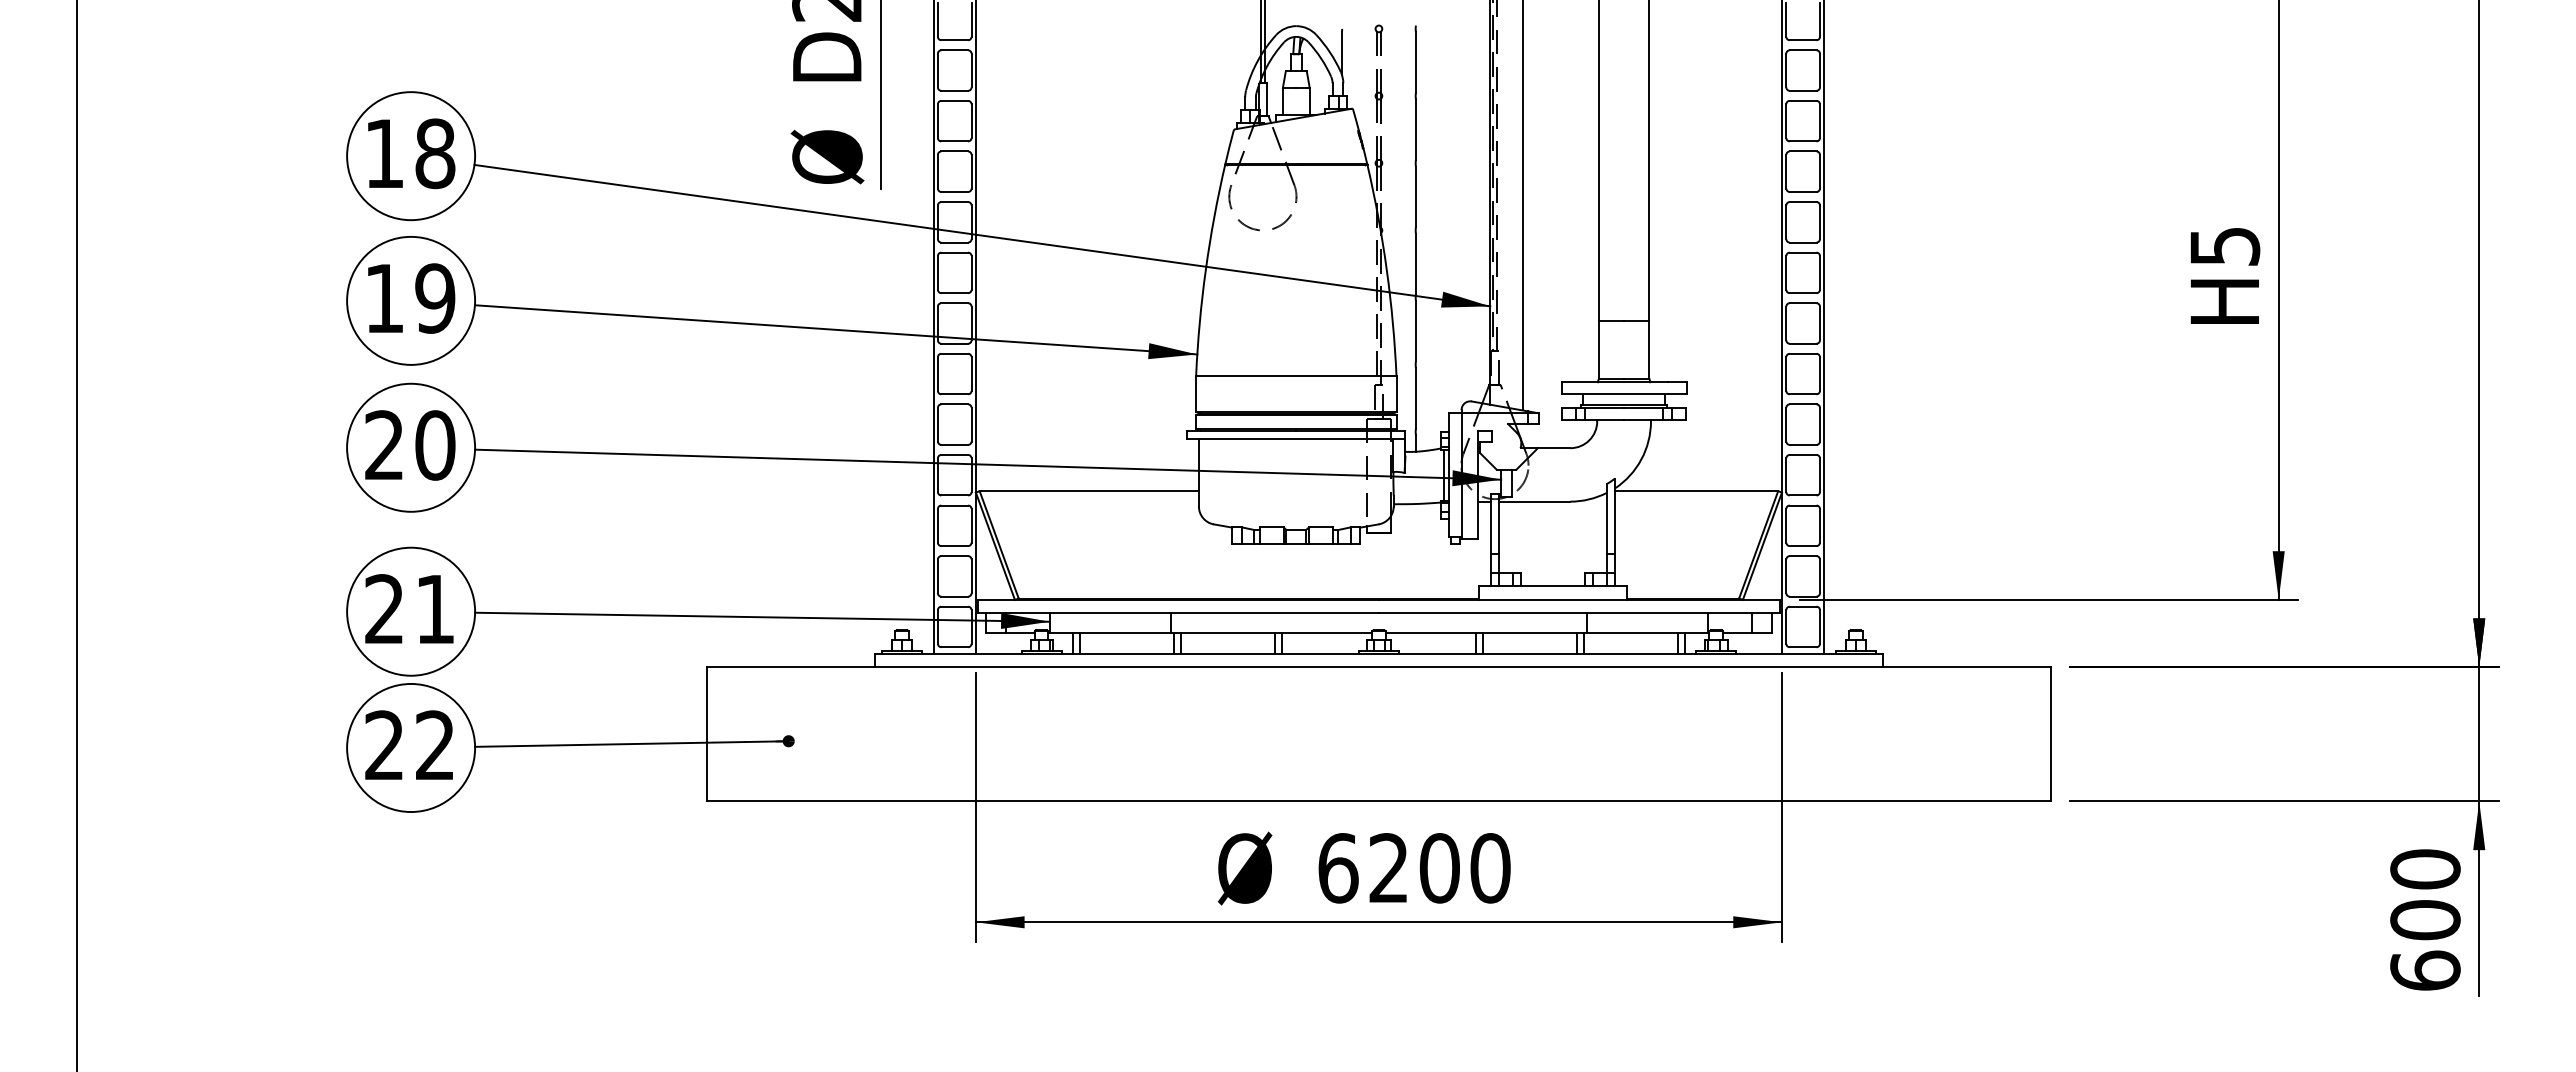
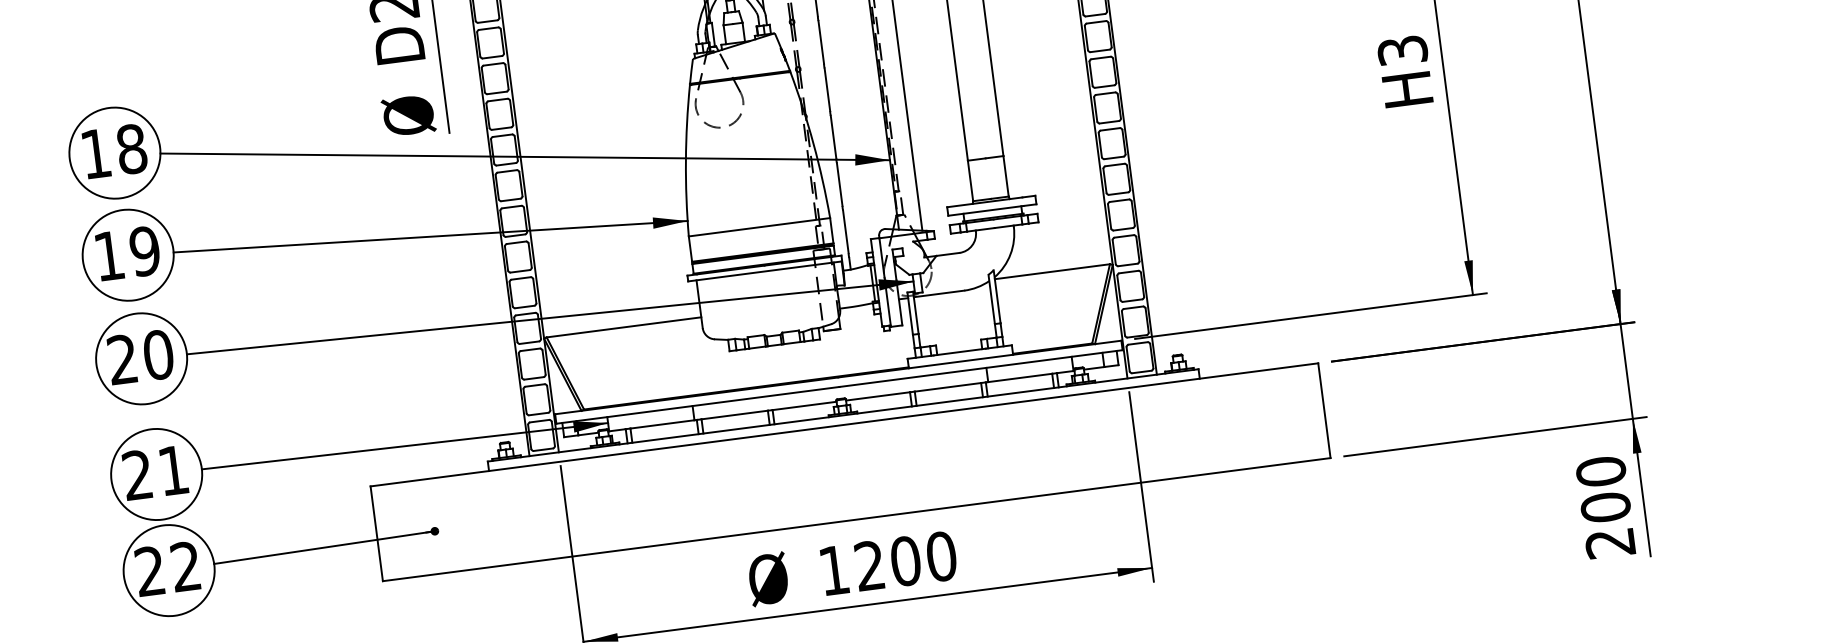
text: (2224, 246) -> (1402, 50), H5 -> H3
text: (1338, 868) -> (834, 570), 6200 -> 1200
text: (2425, 970) -> (1610, 543), 600 -> 200

